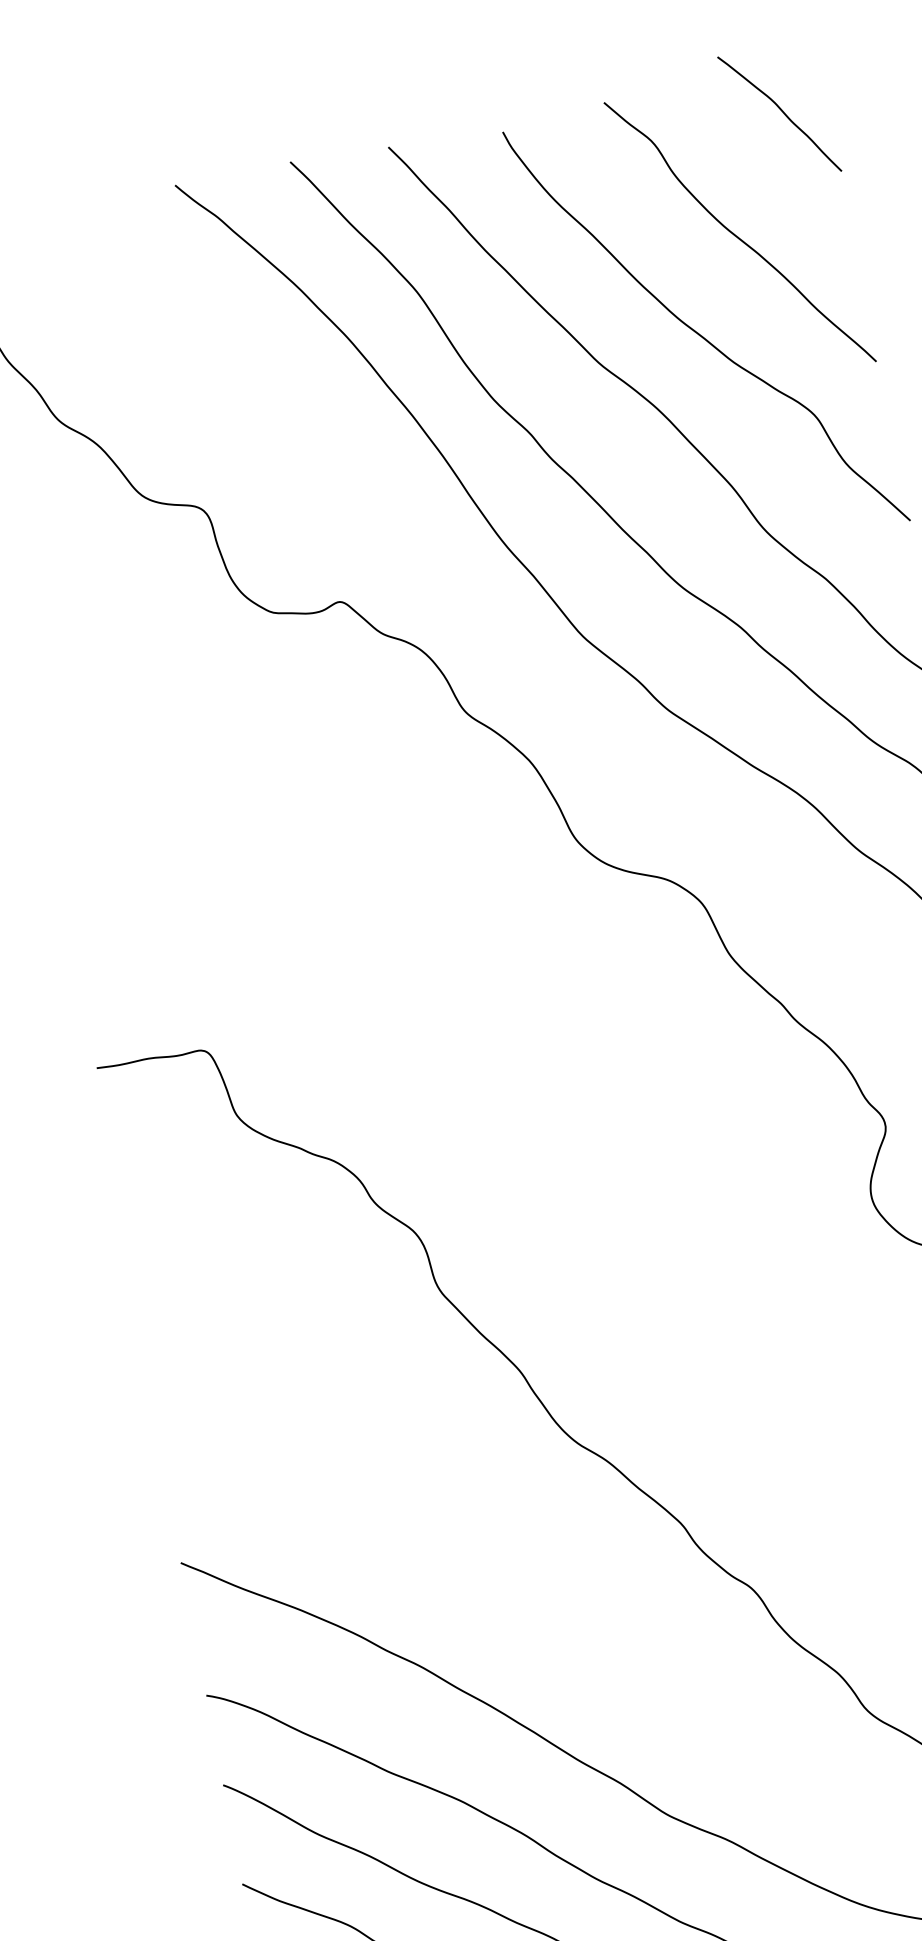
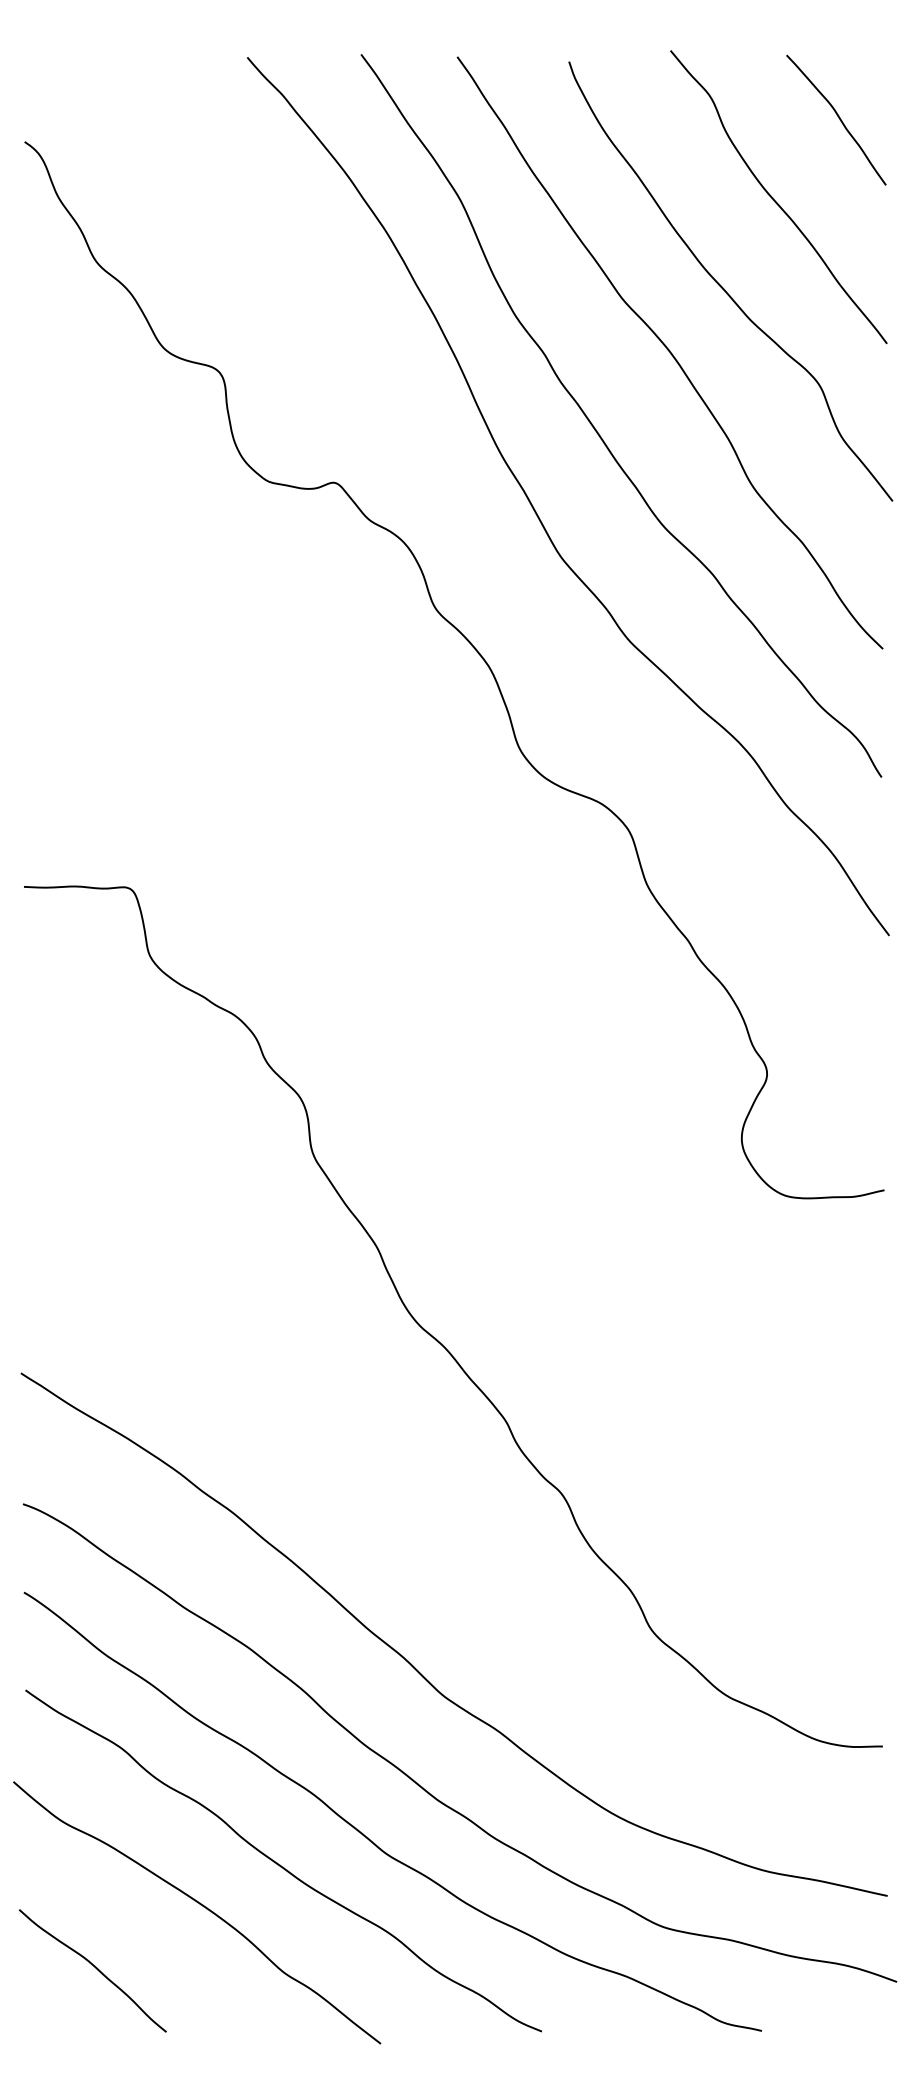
curve: (781, 112) -> (838, 118), moved

